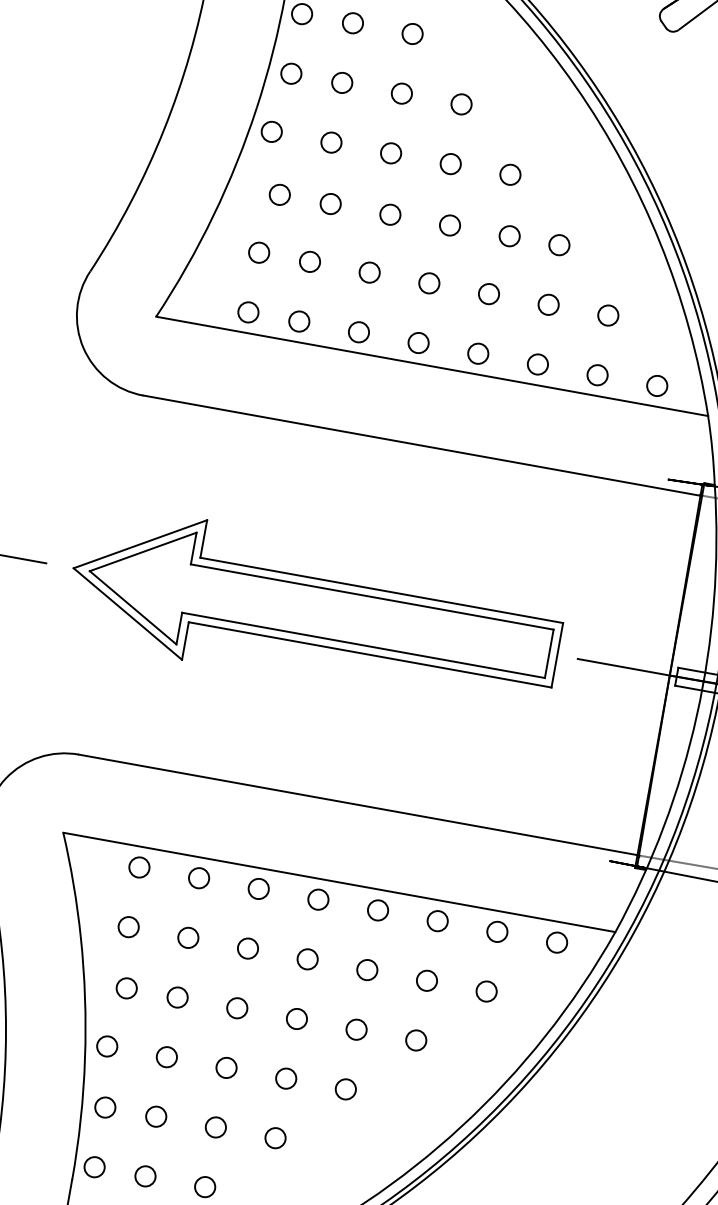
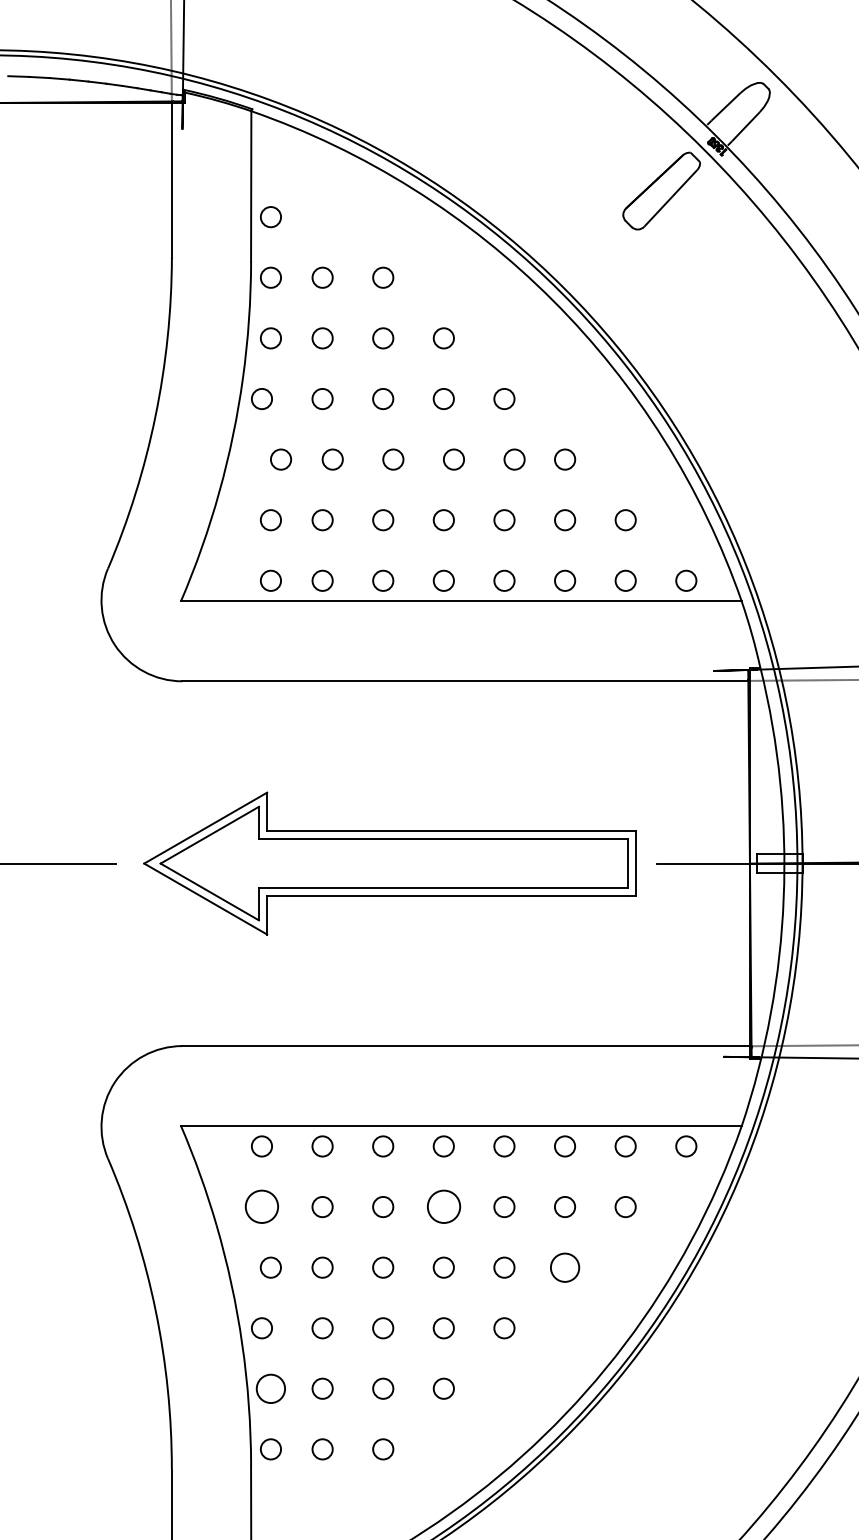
circle: (128, 927) -> (261, 1207), size x1.6
circle: (307, 959) -> (443, 1207), size x1.6
circle: (415, 1040) -> (564, 1267), size x1.4
circle: (104, 1107) -> (270, 1388), size x1.4

